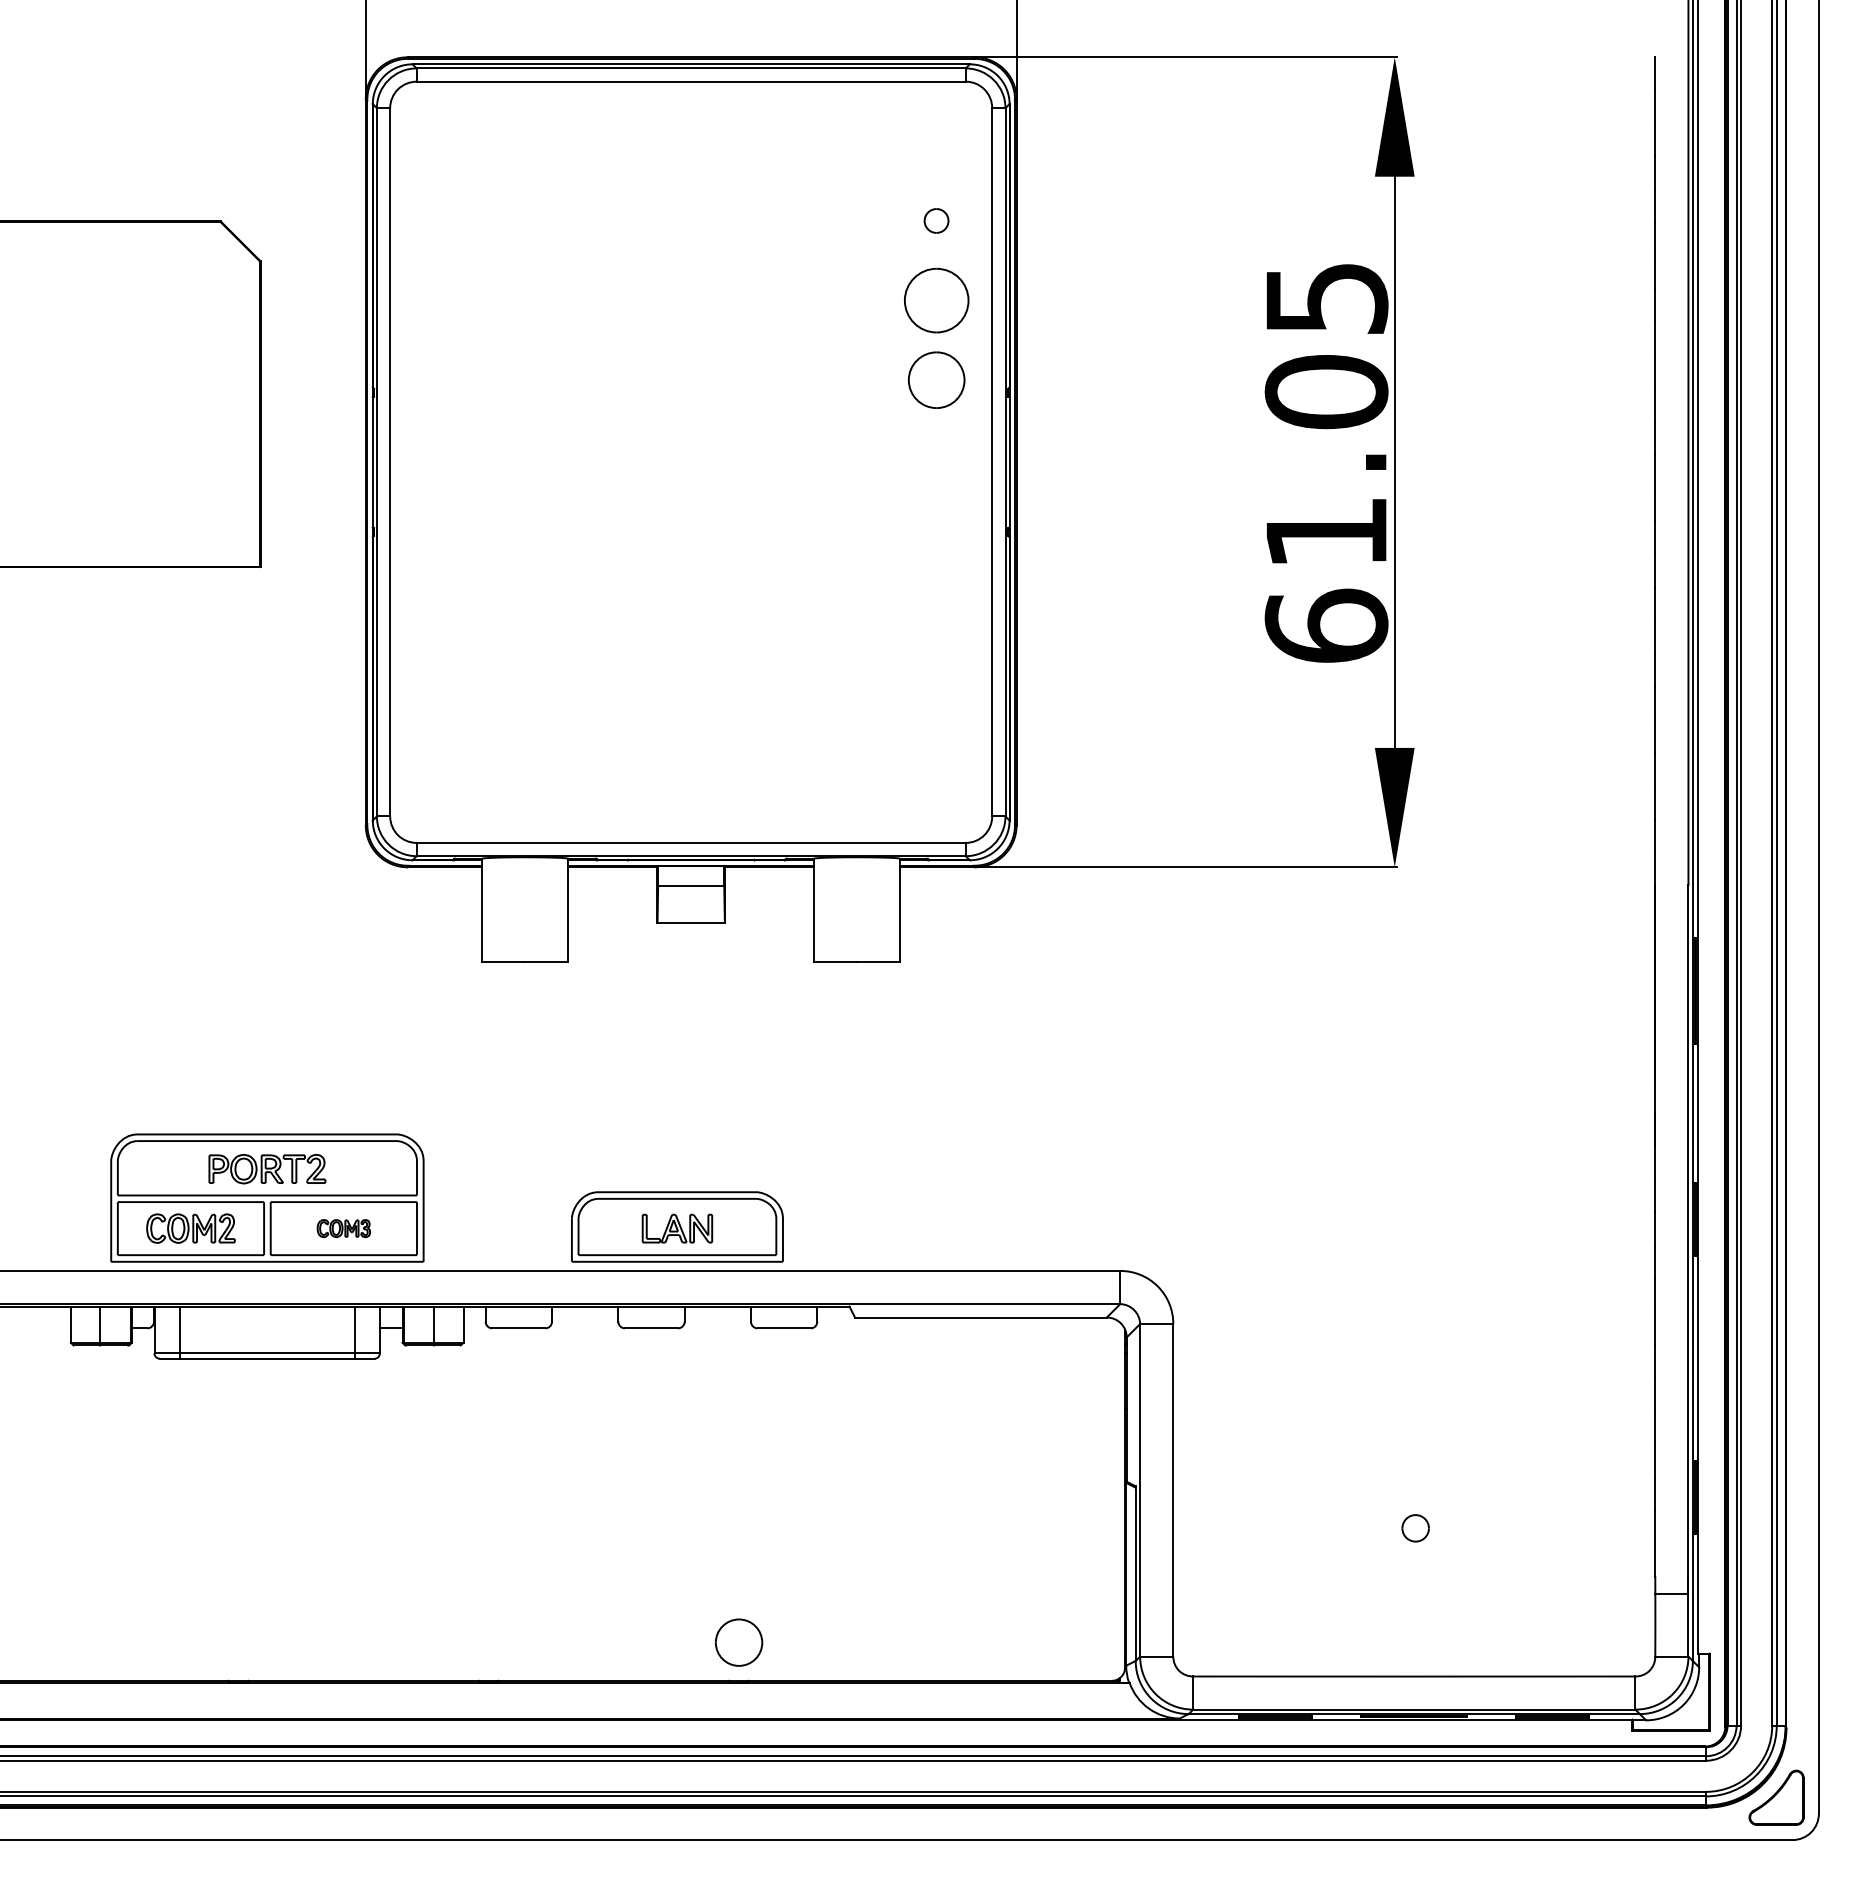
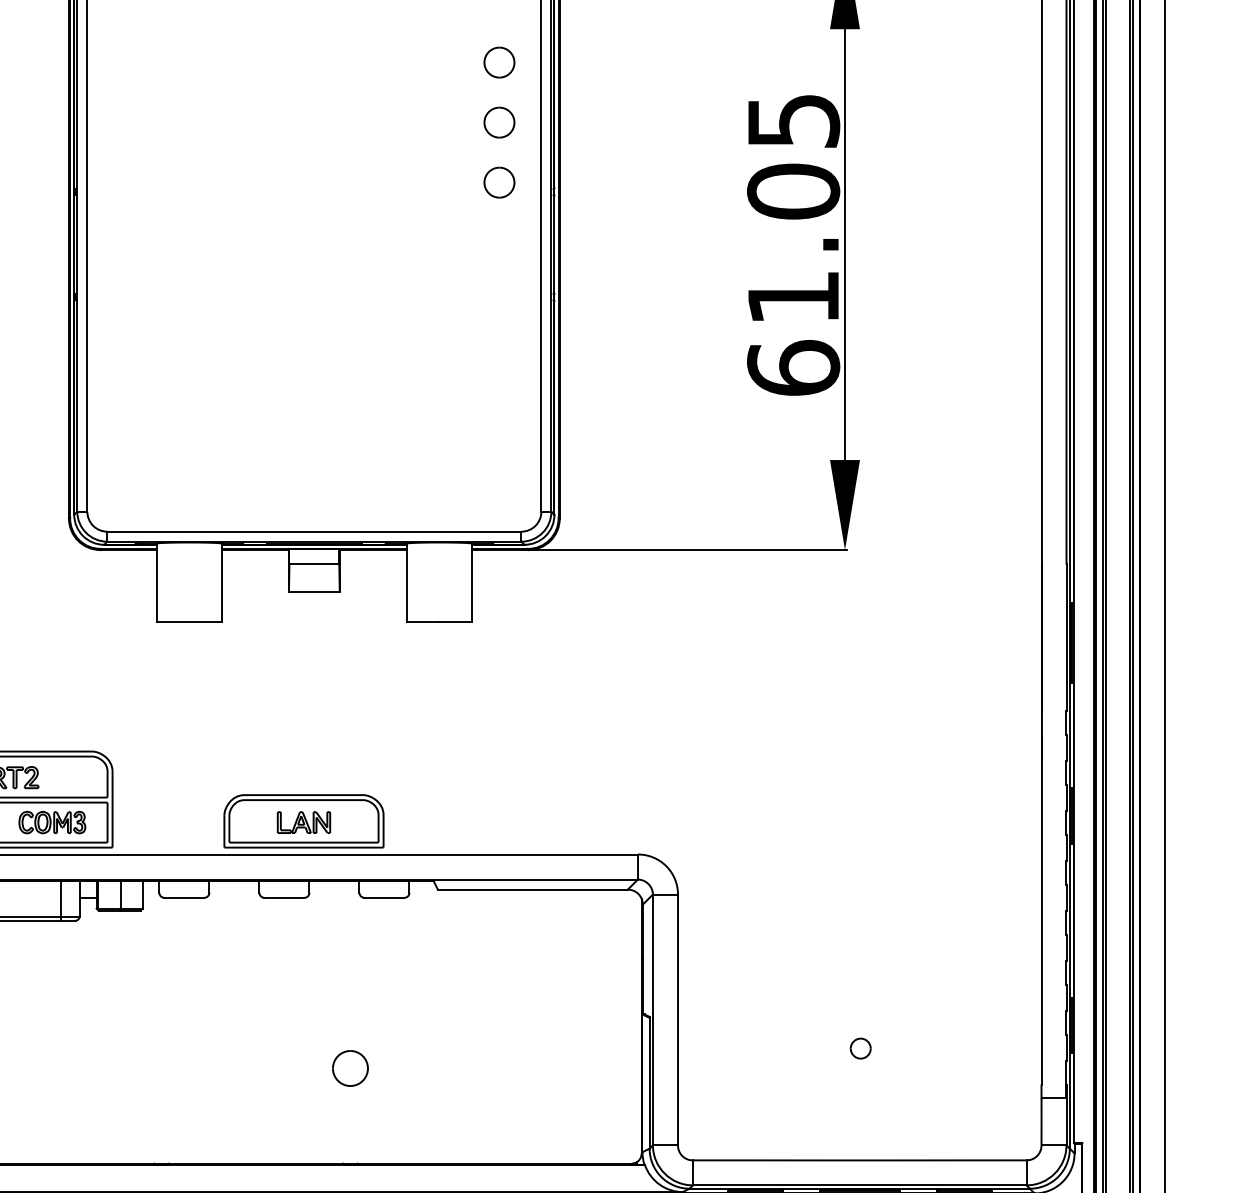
part: (936, 220) -> (499, 62), size x1.67
part: (936, 300) -> (499, 122), size x0.62
part: (936, 379) -> (499, 182), size x0.71
part: (343, 1228) -> (52, 822), size x1.67
part: (739, 1642) -> (350, 1068), moved

